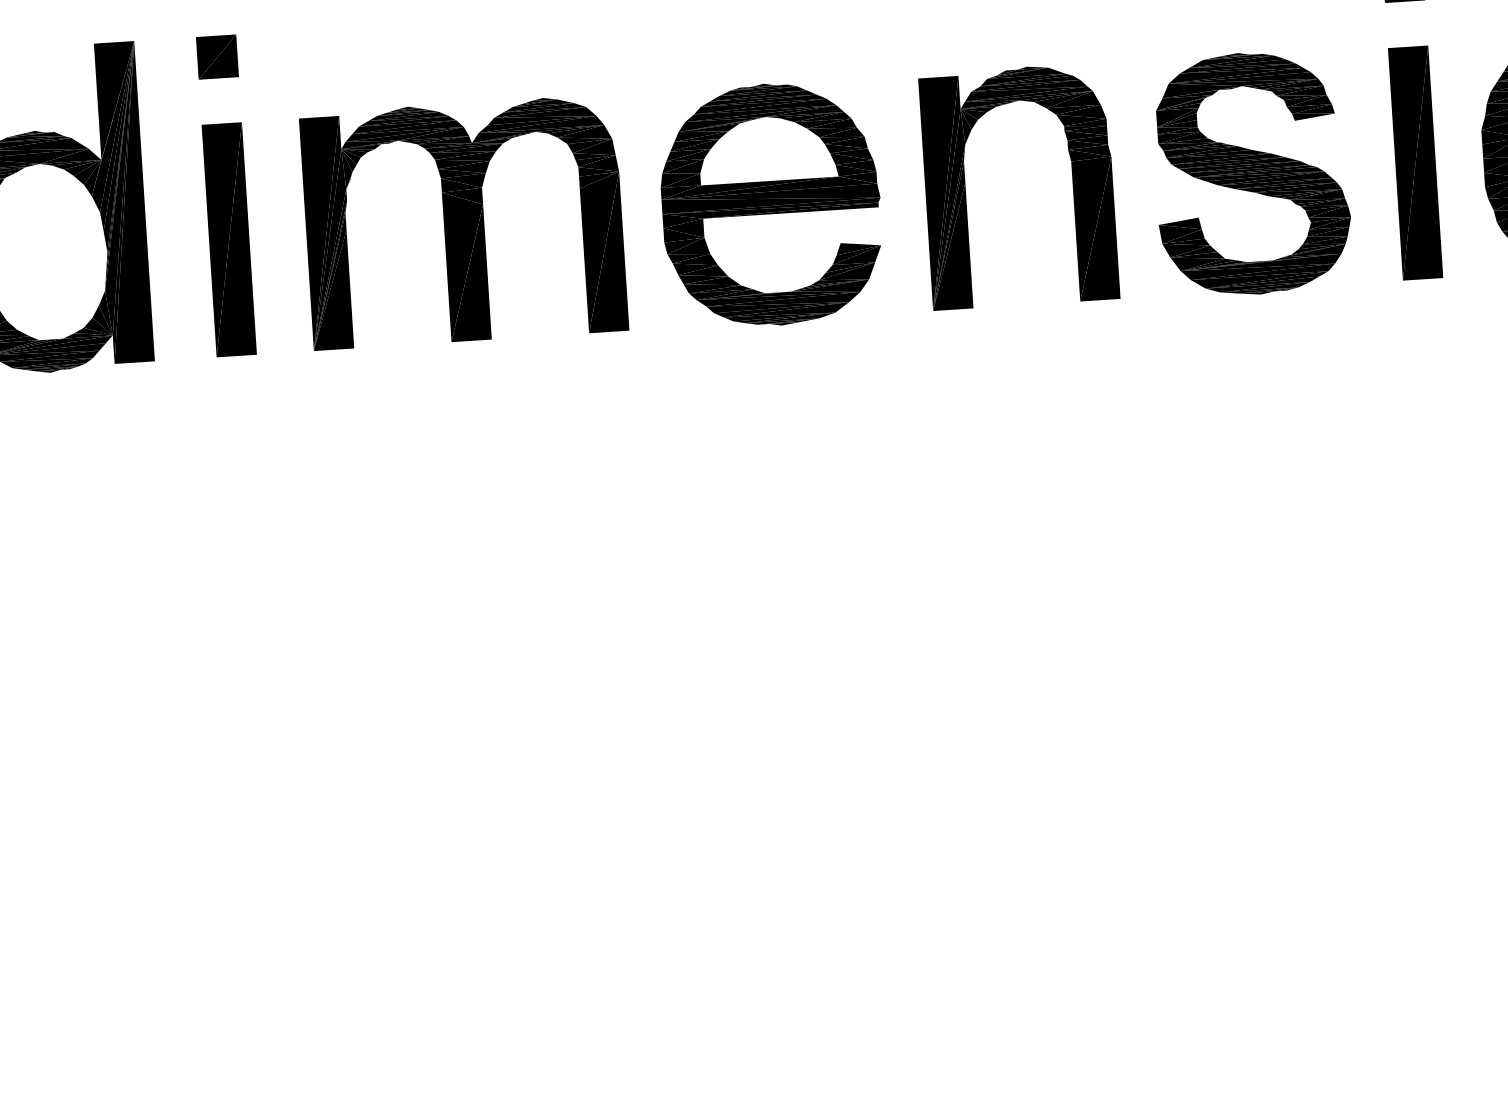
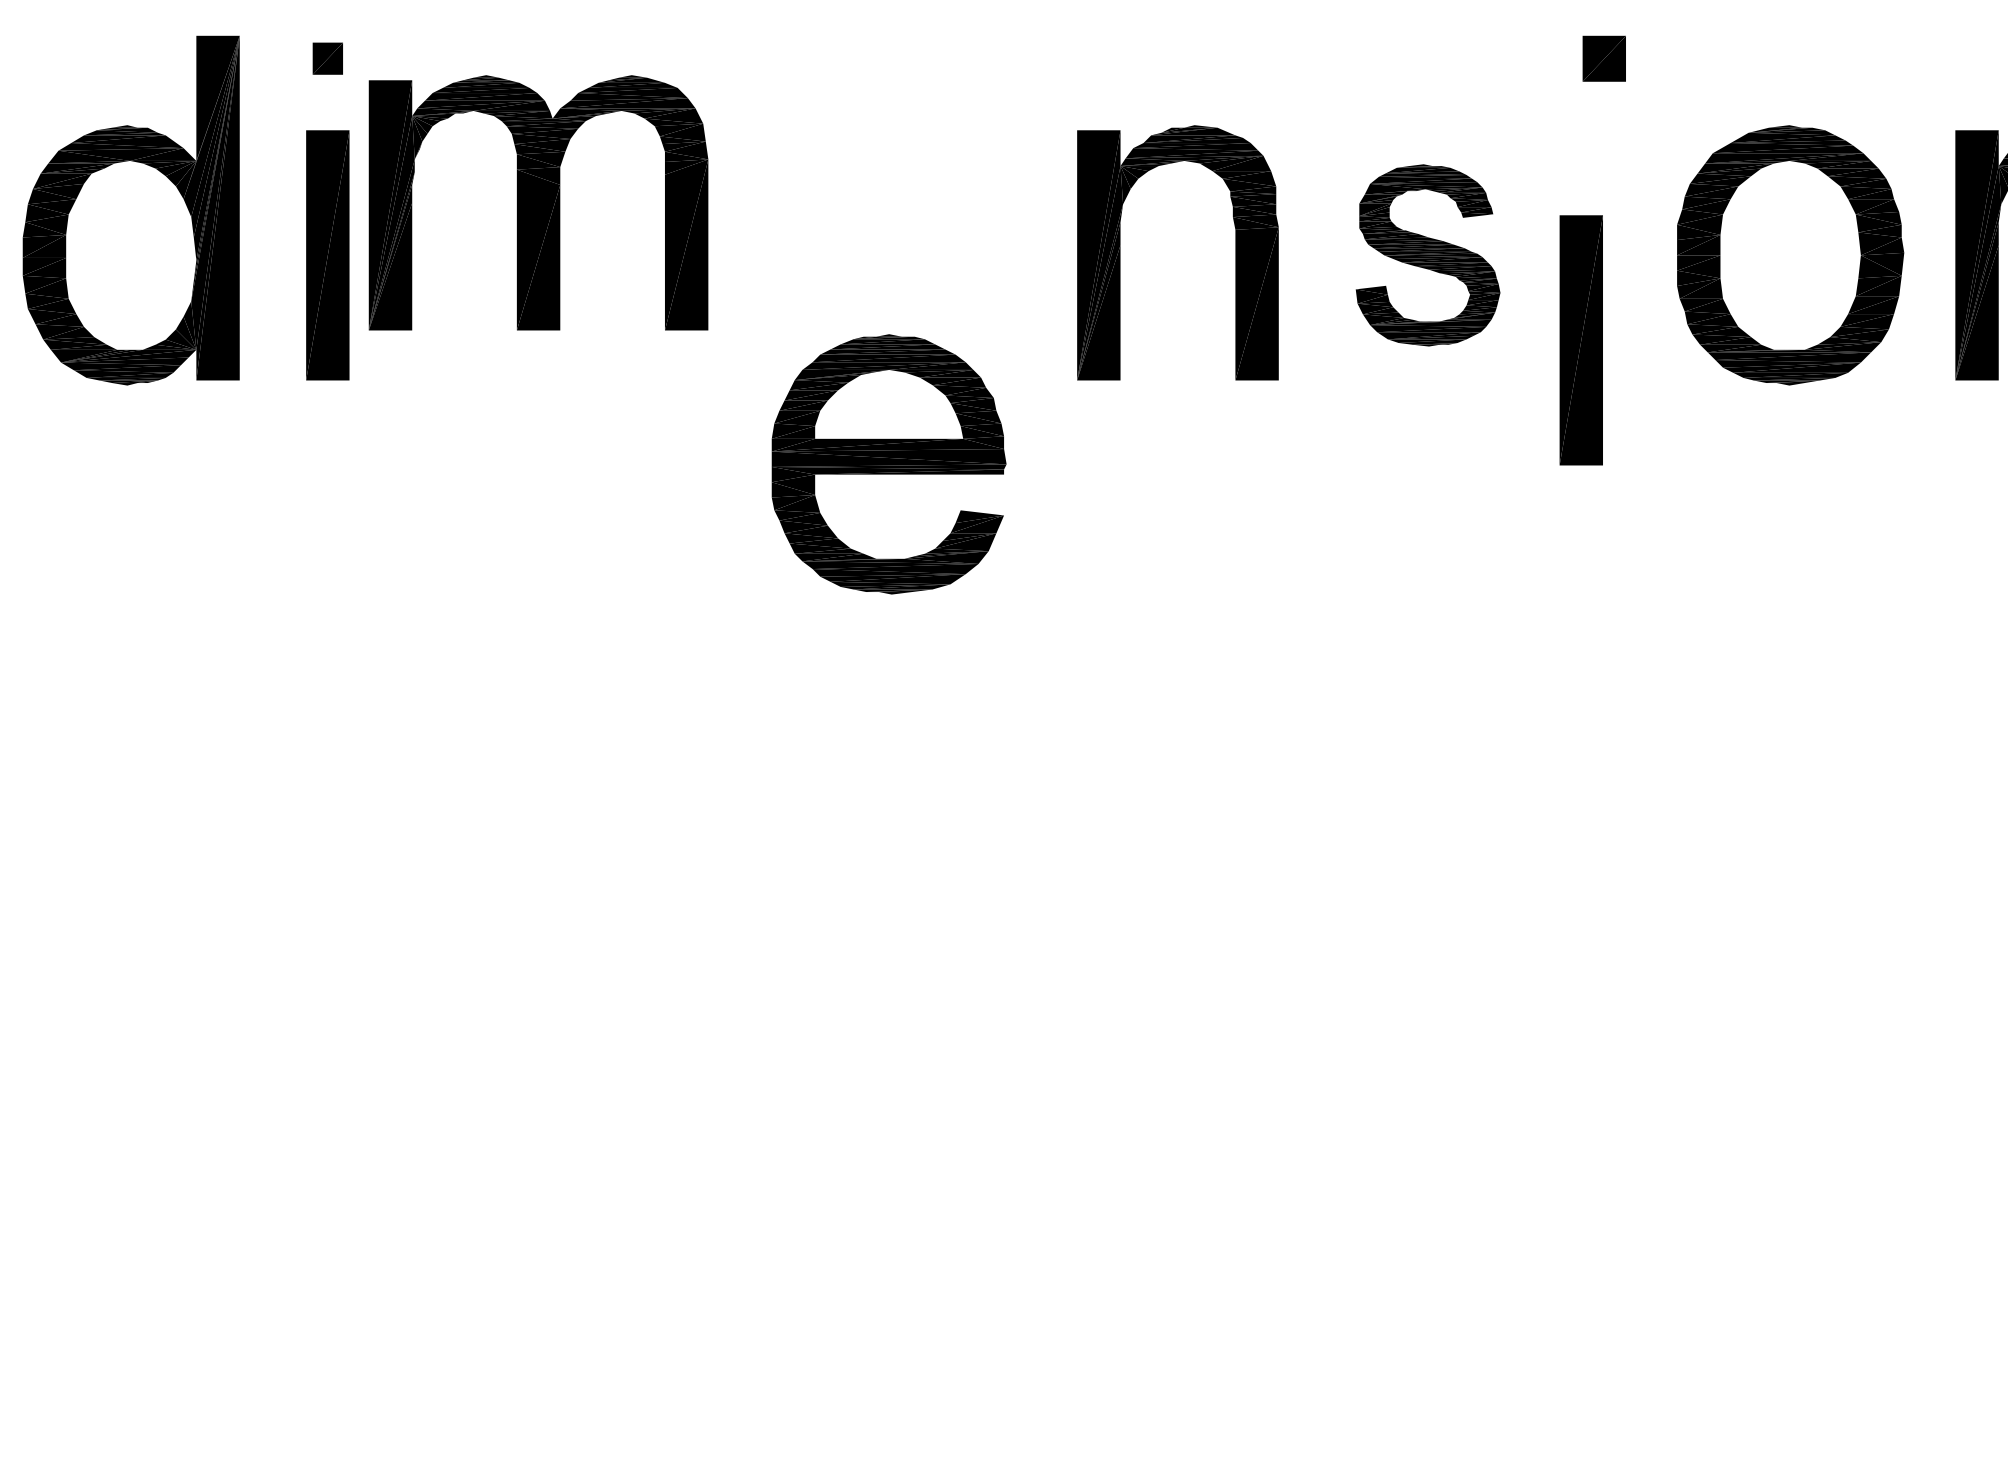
part: (217, 56) -> (327, 58), size x0.7
part: (1414, 163) -> (1580, 340), moved
part: (1251, 173) -> (1427, 255), size x0.7
part: (770, 204) -> (888, 464), moved
part: (463, 221) -> (538, 202), moved

